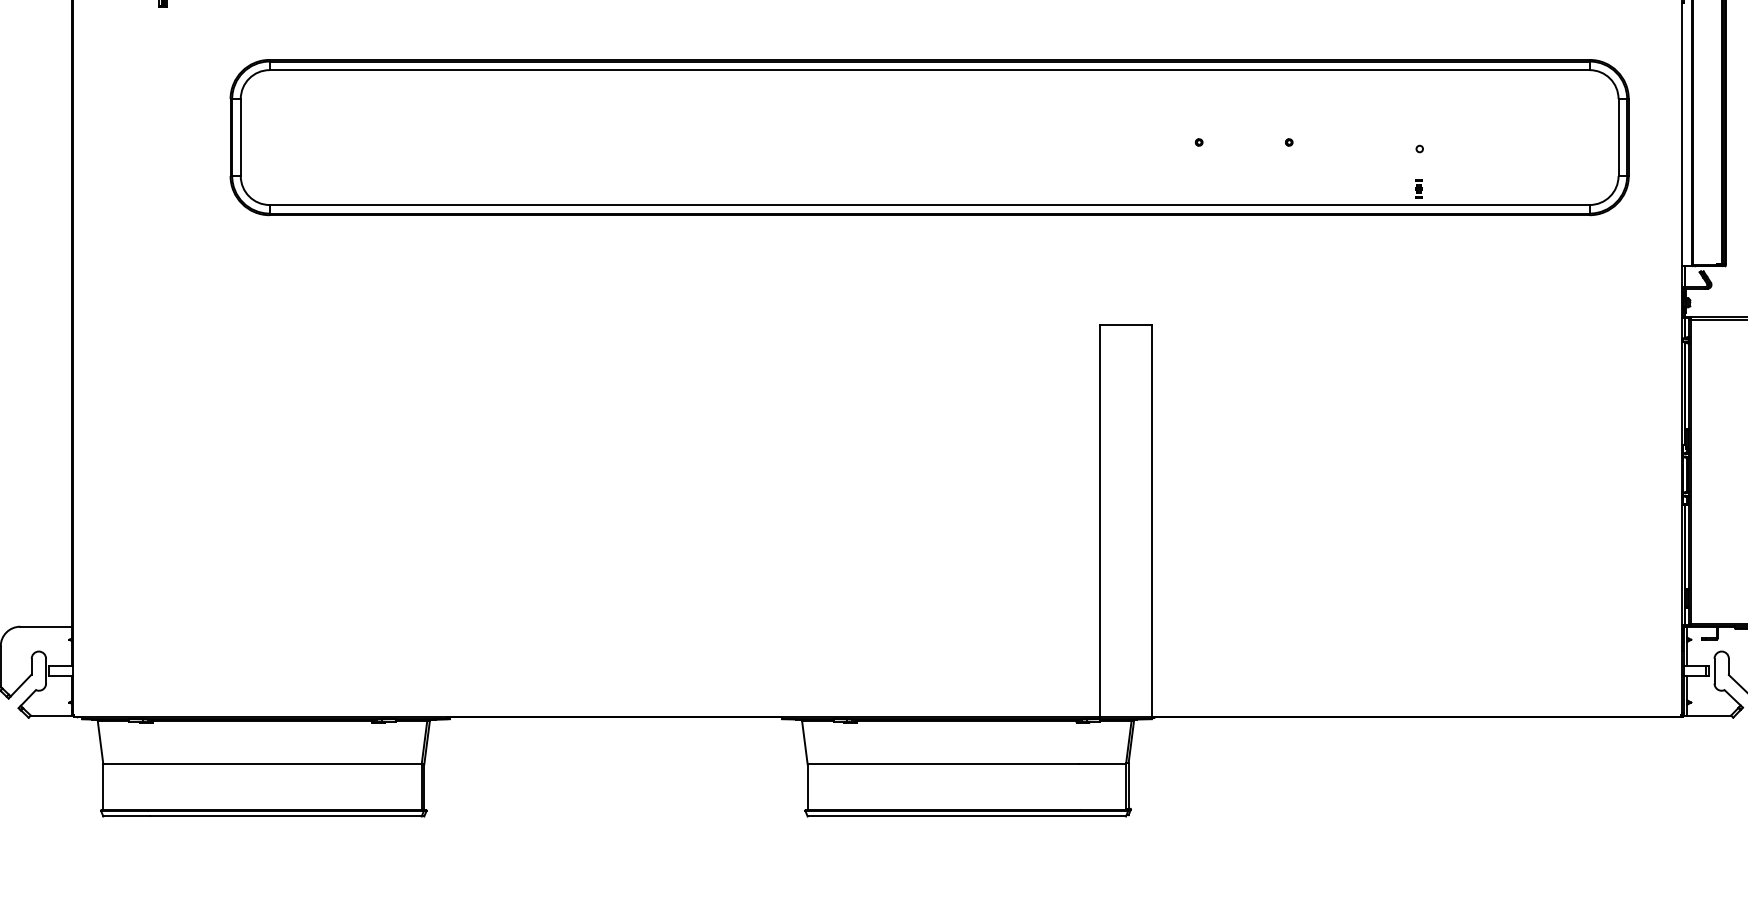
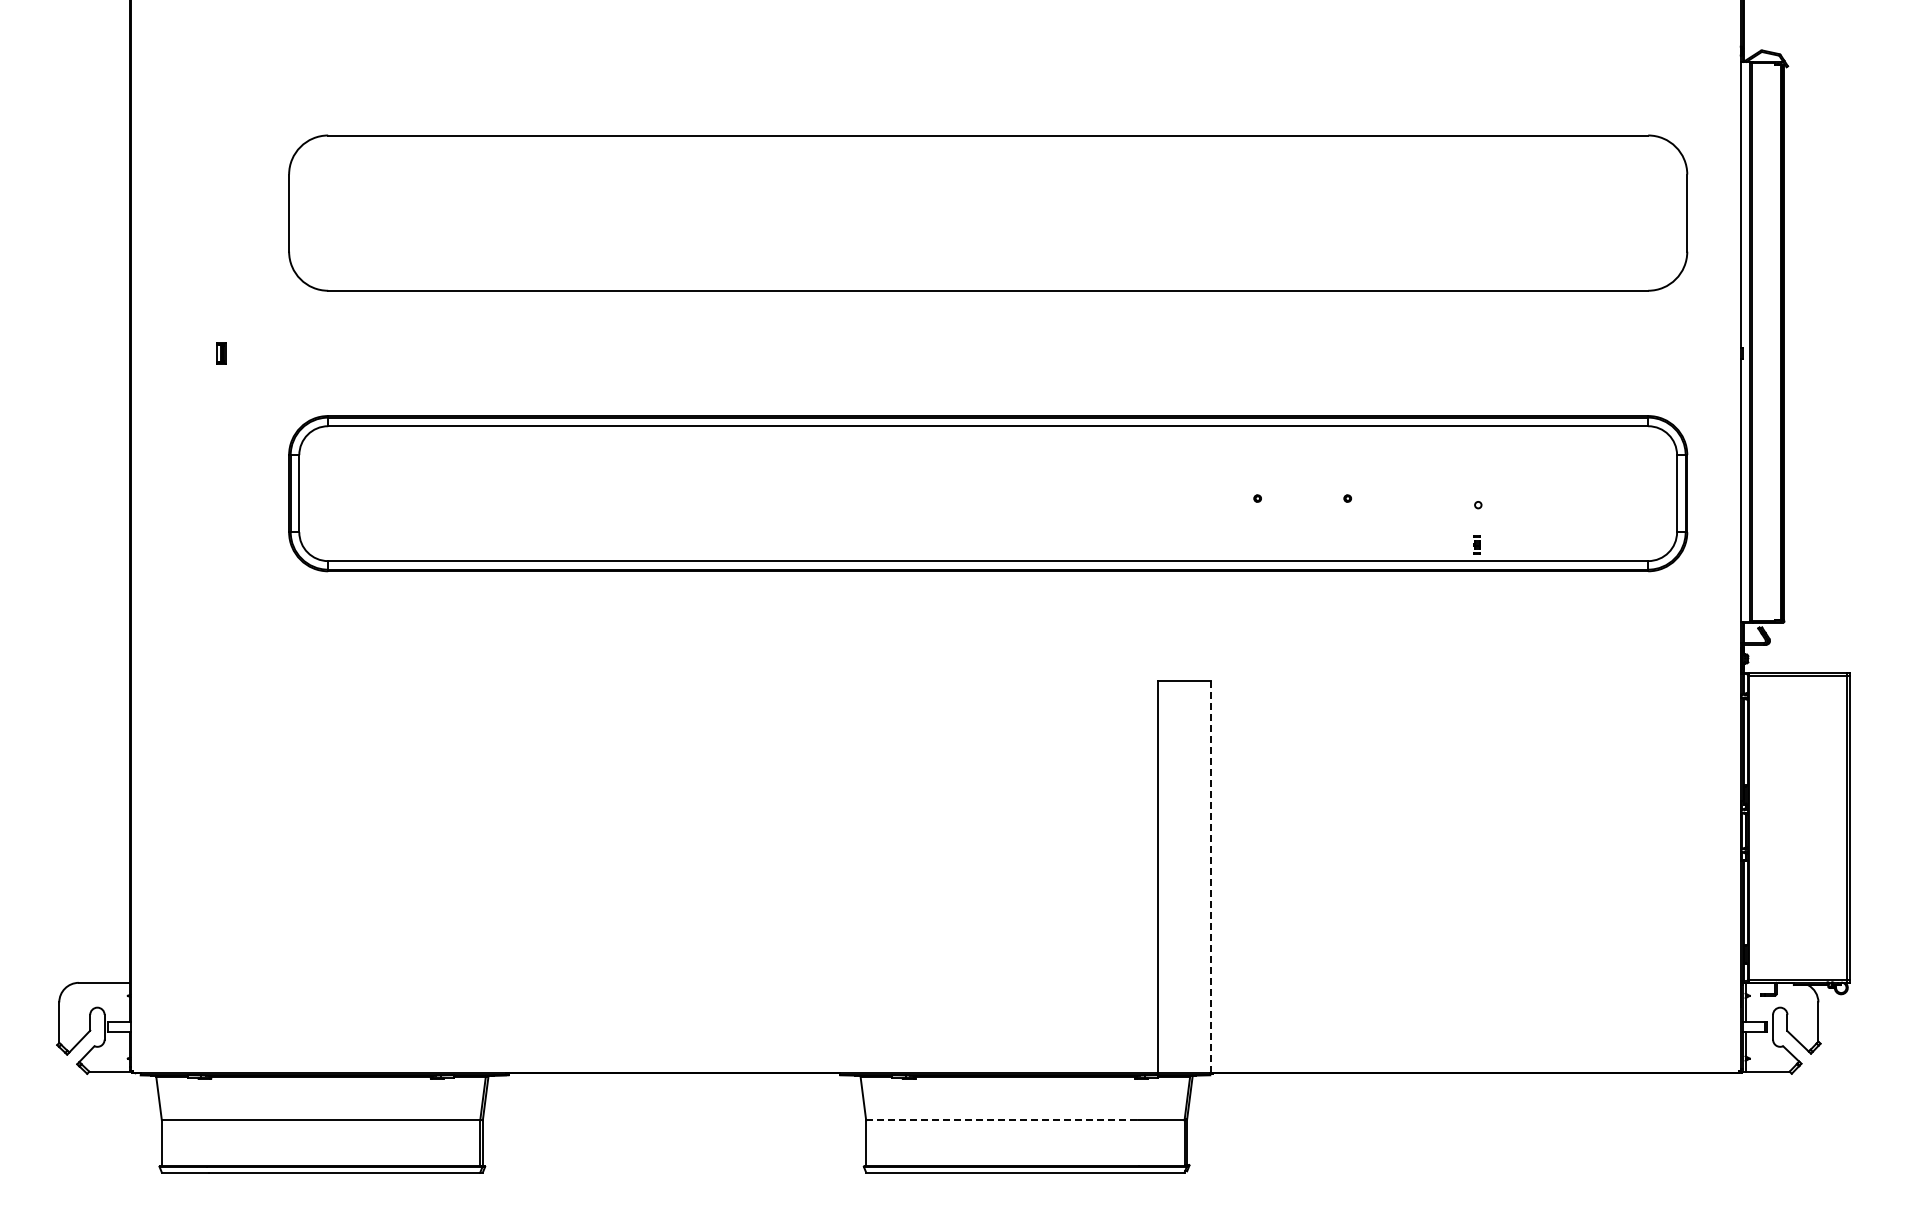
line: (1151, 521) -> (1210, 877), solid -> dashed
line: (943, 764) -> (1002, 1120), solid -> dashed

